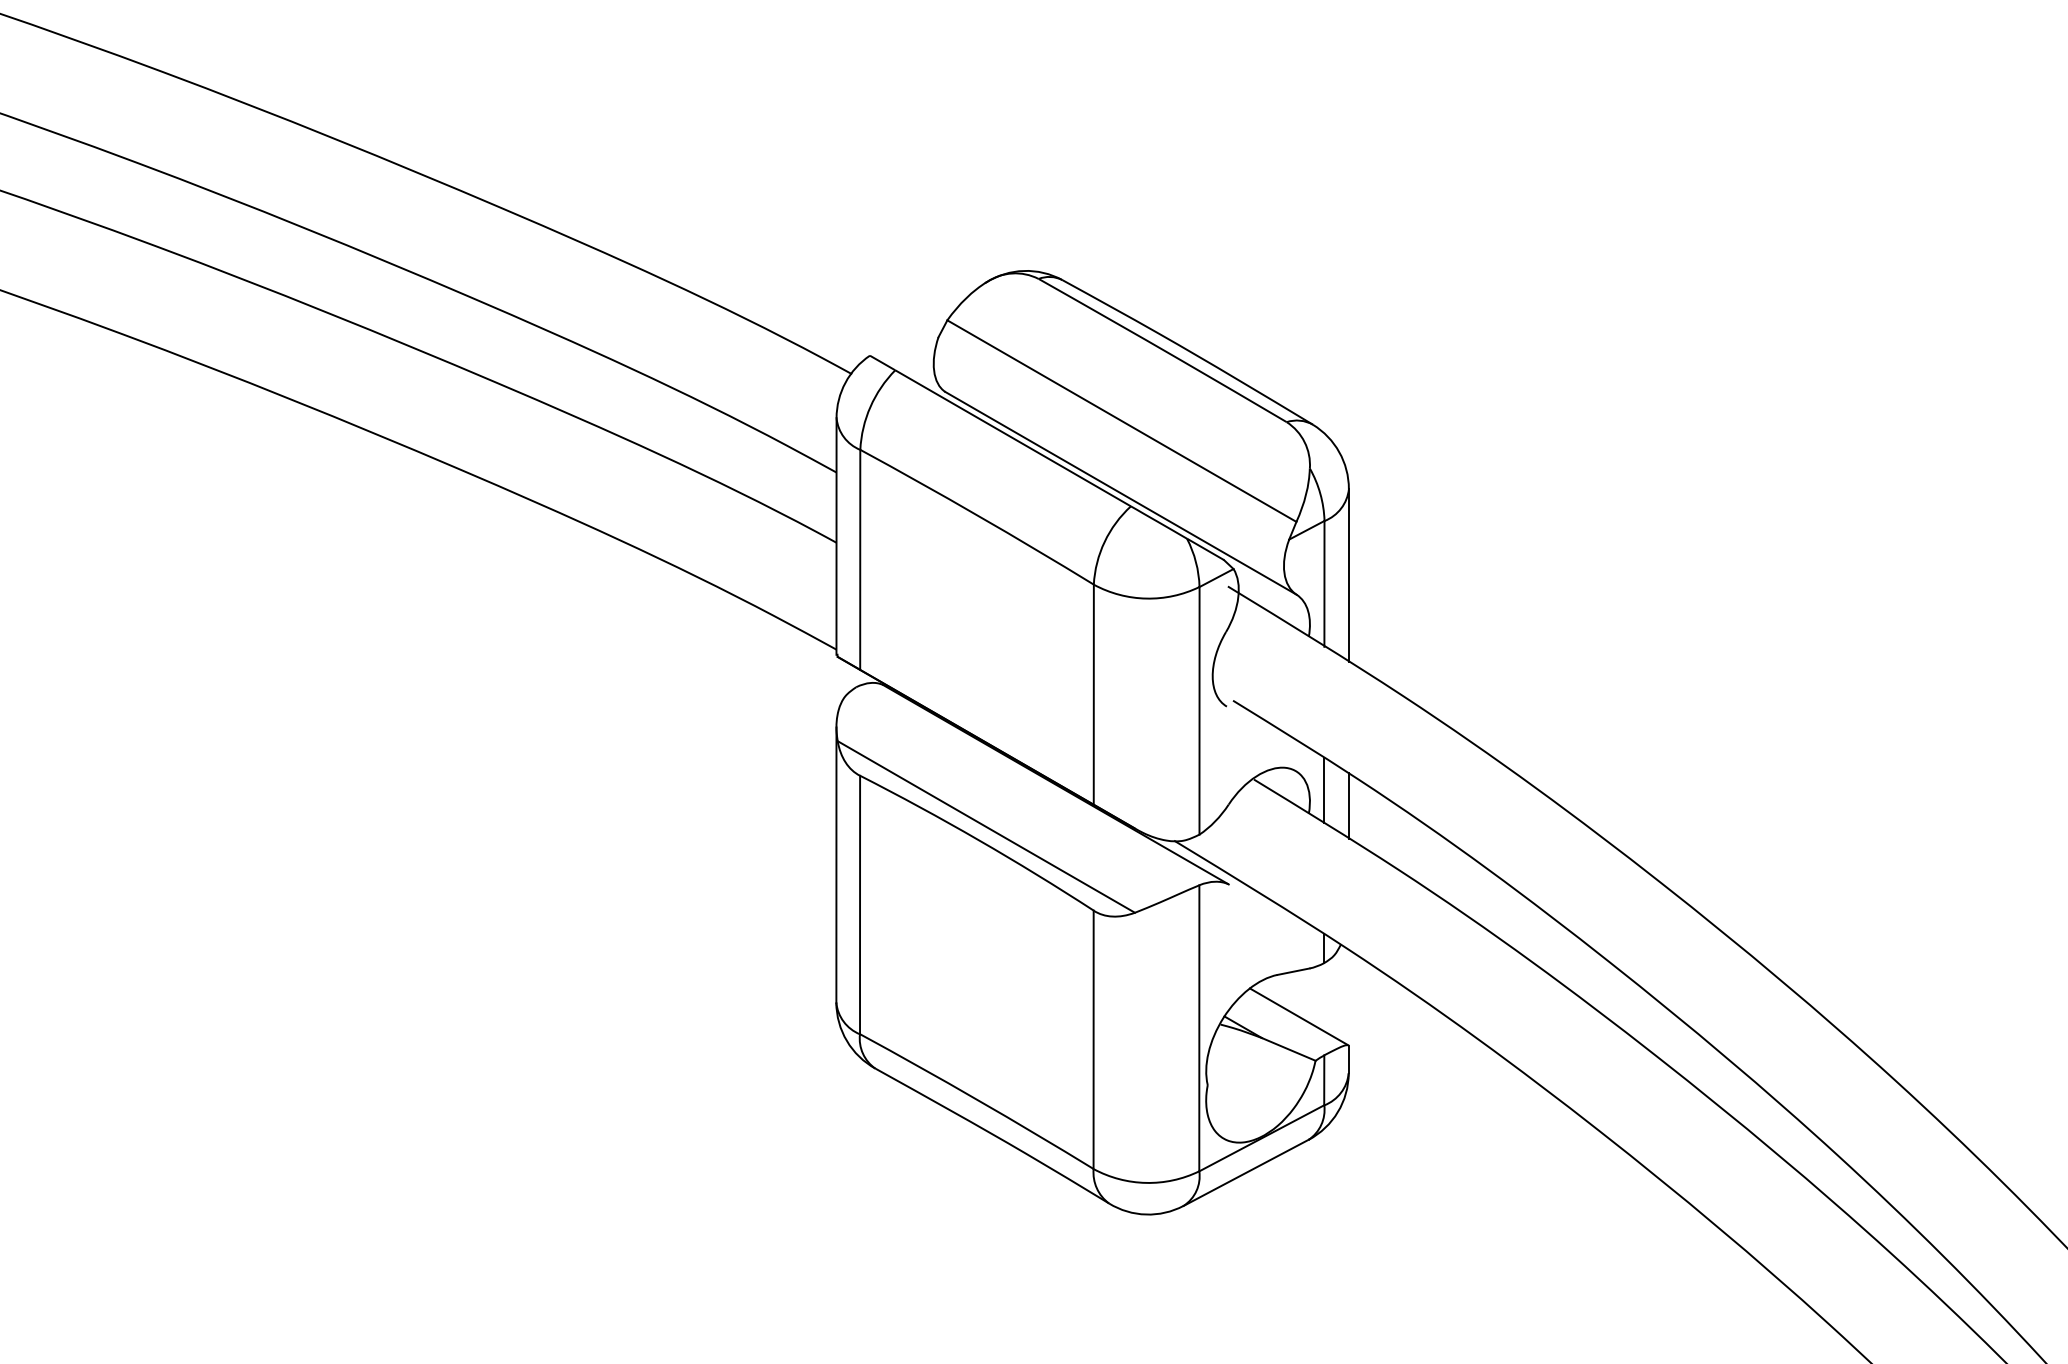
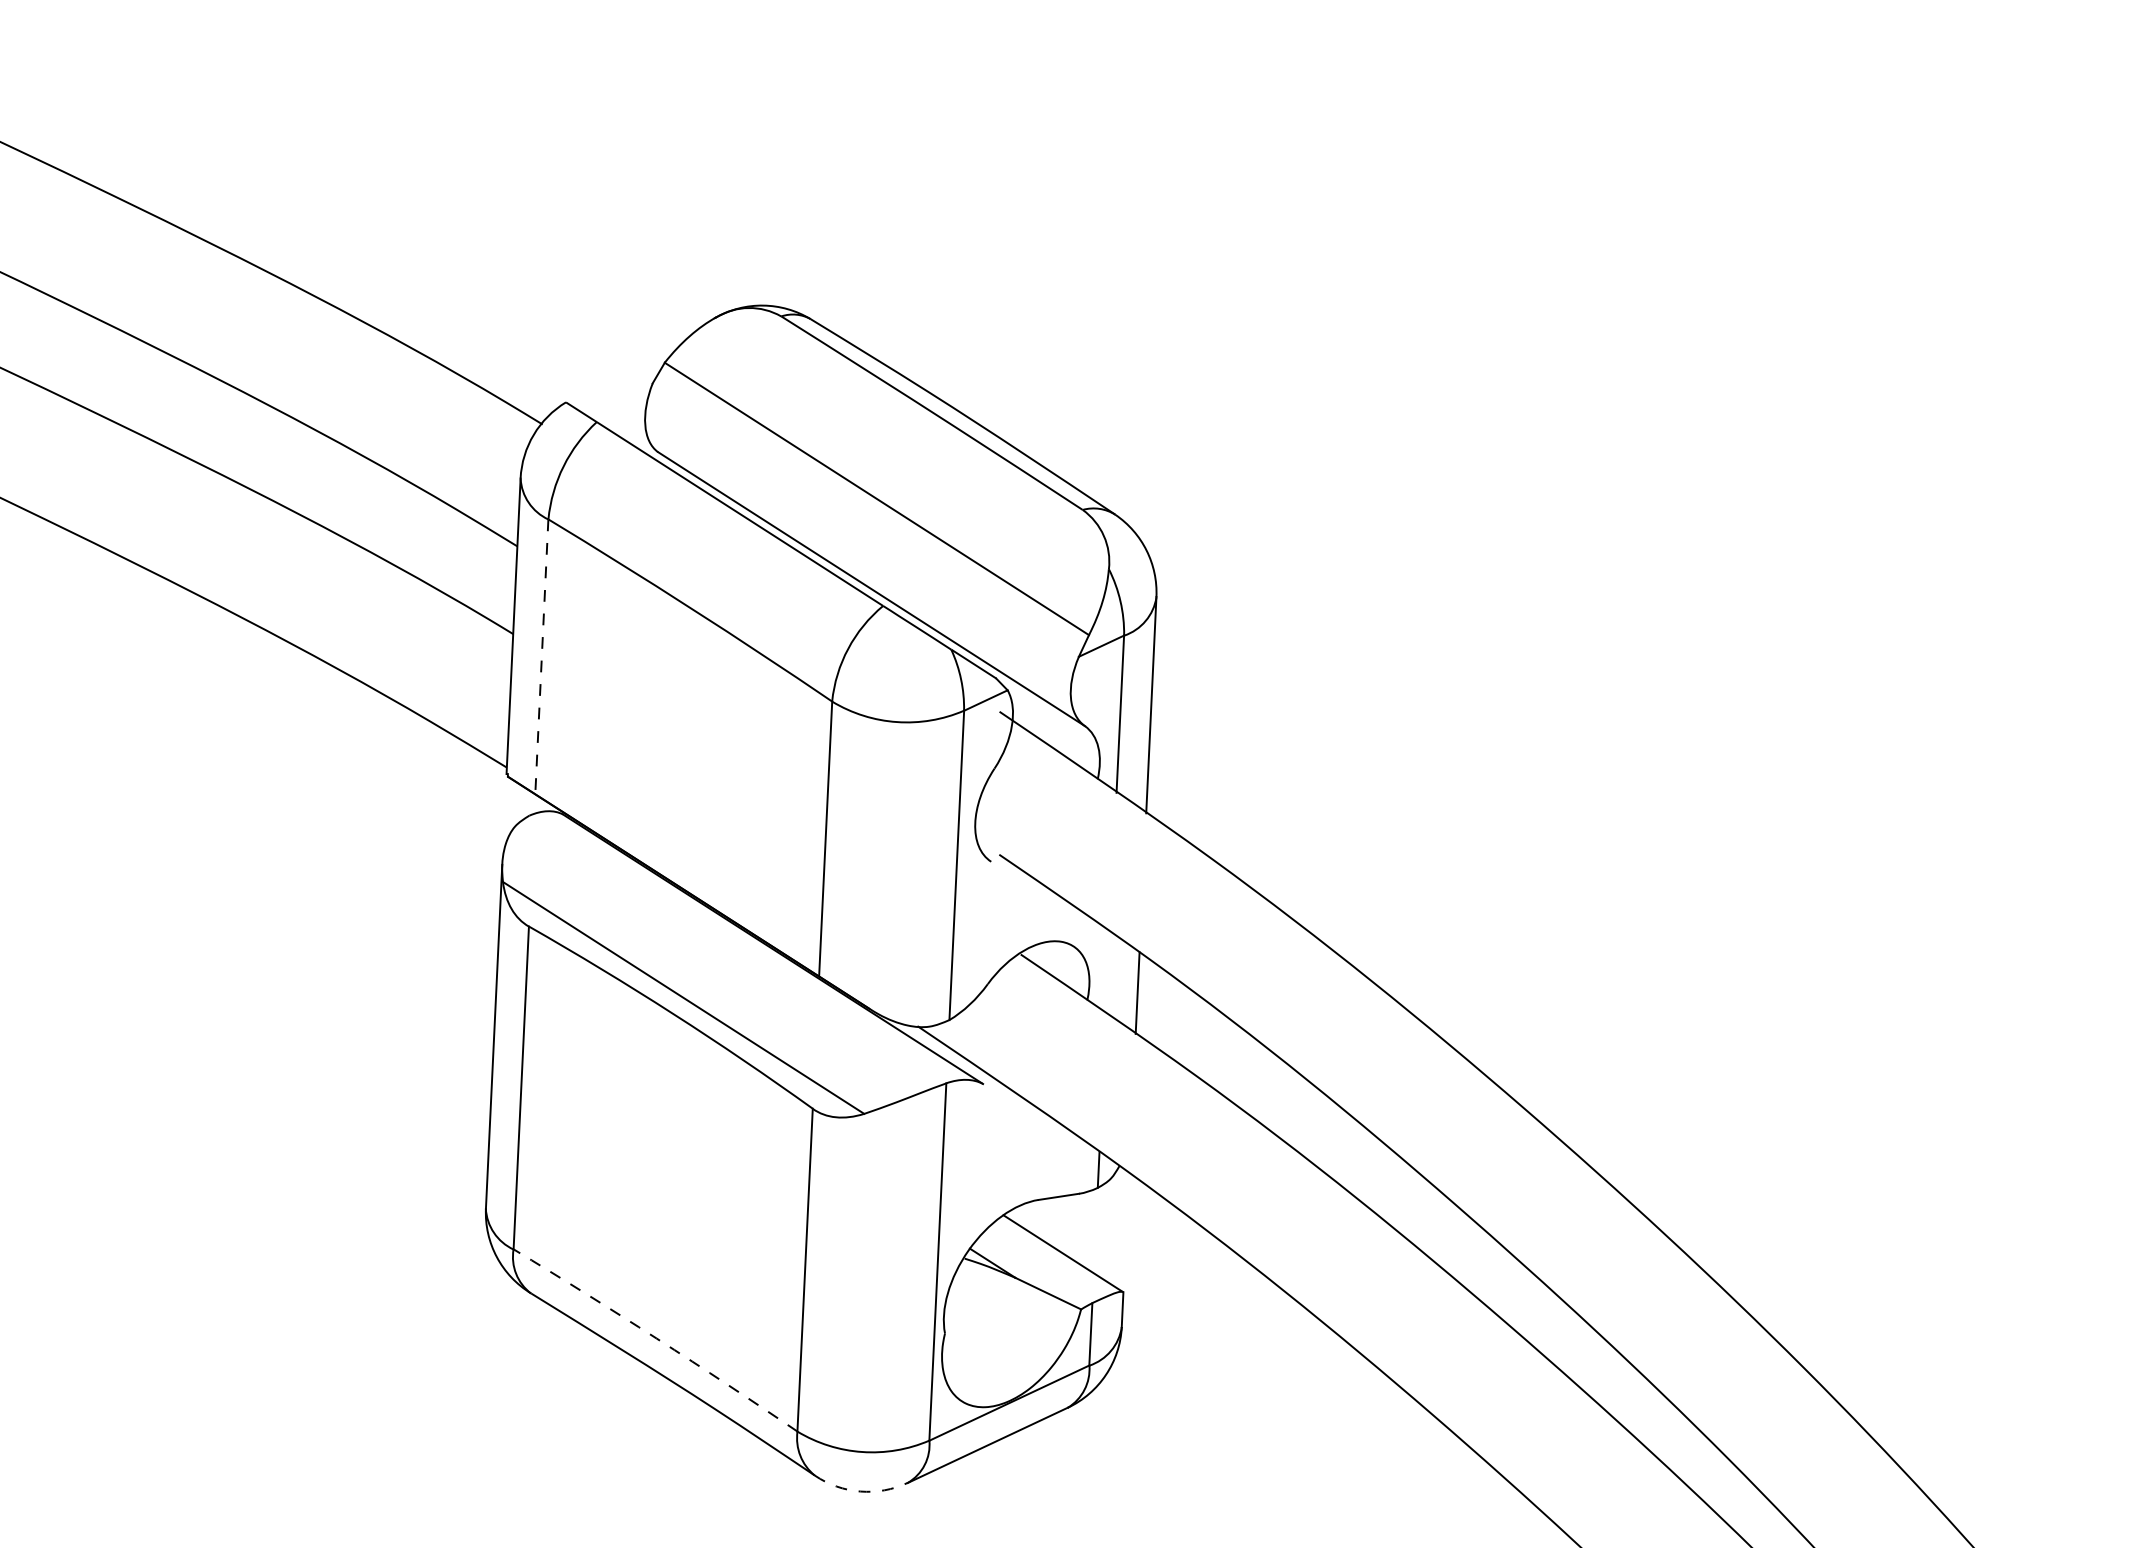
line: (860, 560) -> (542, 657), solid -> dashed
line: (1324, 790) -> (1108, 972), removed
arc: (977, 1100) -> (656, 1339), solid -> dashed
arc: (1146, 1214) -> (860, 1491), solid -> dashed

